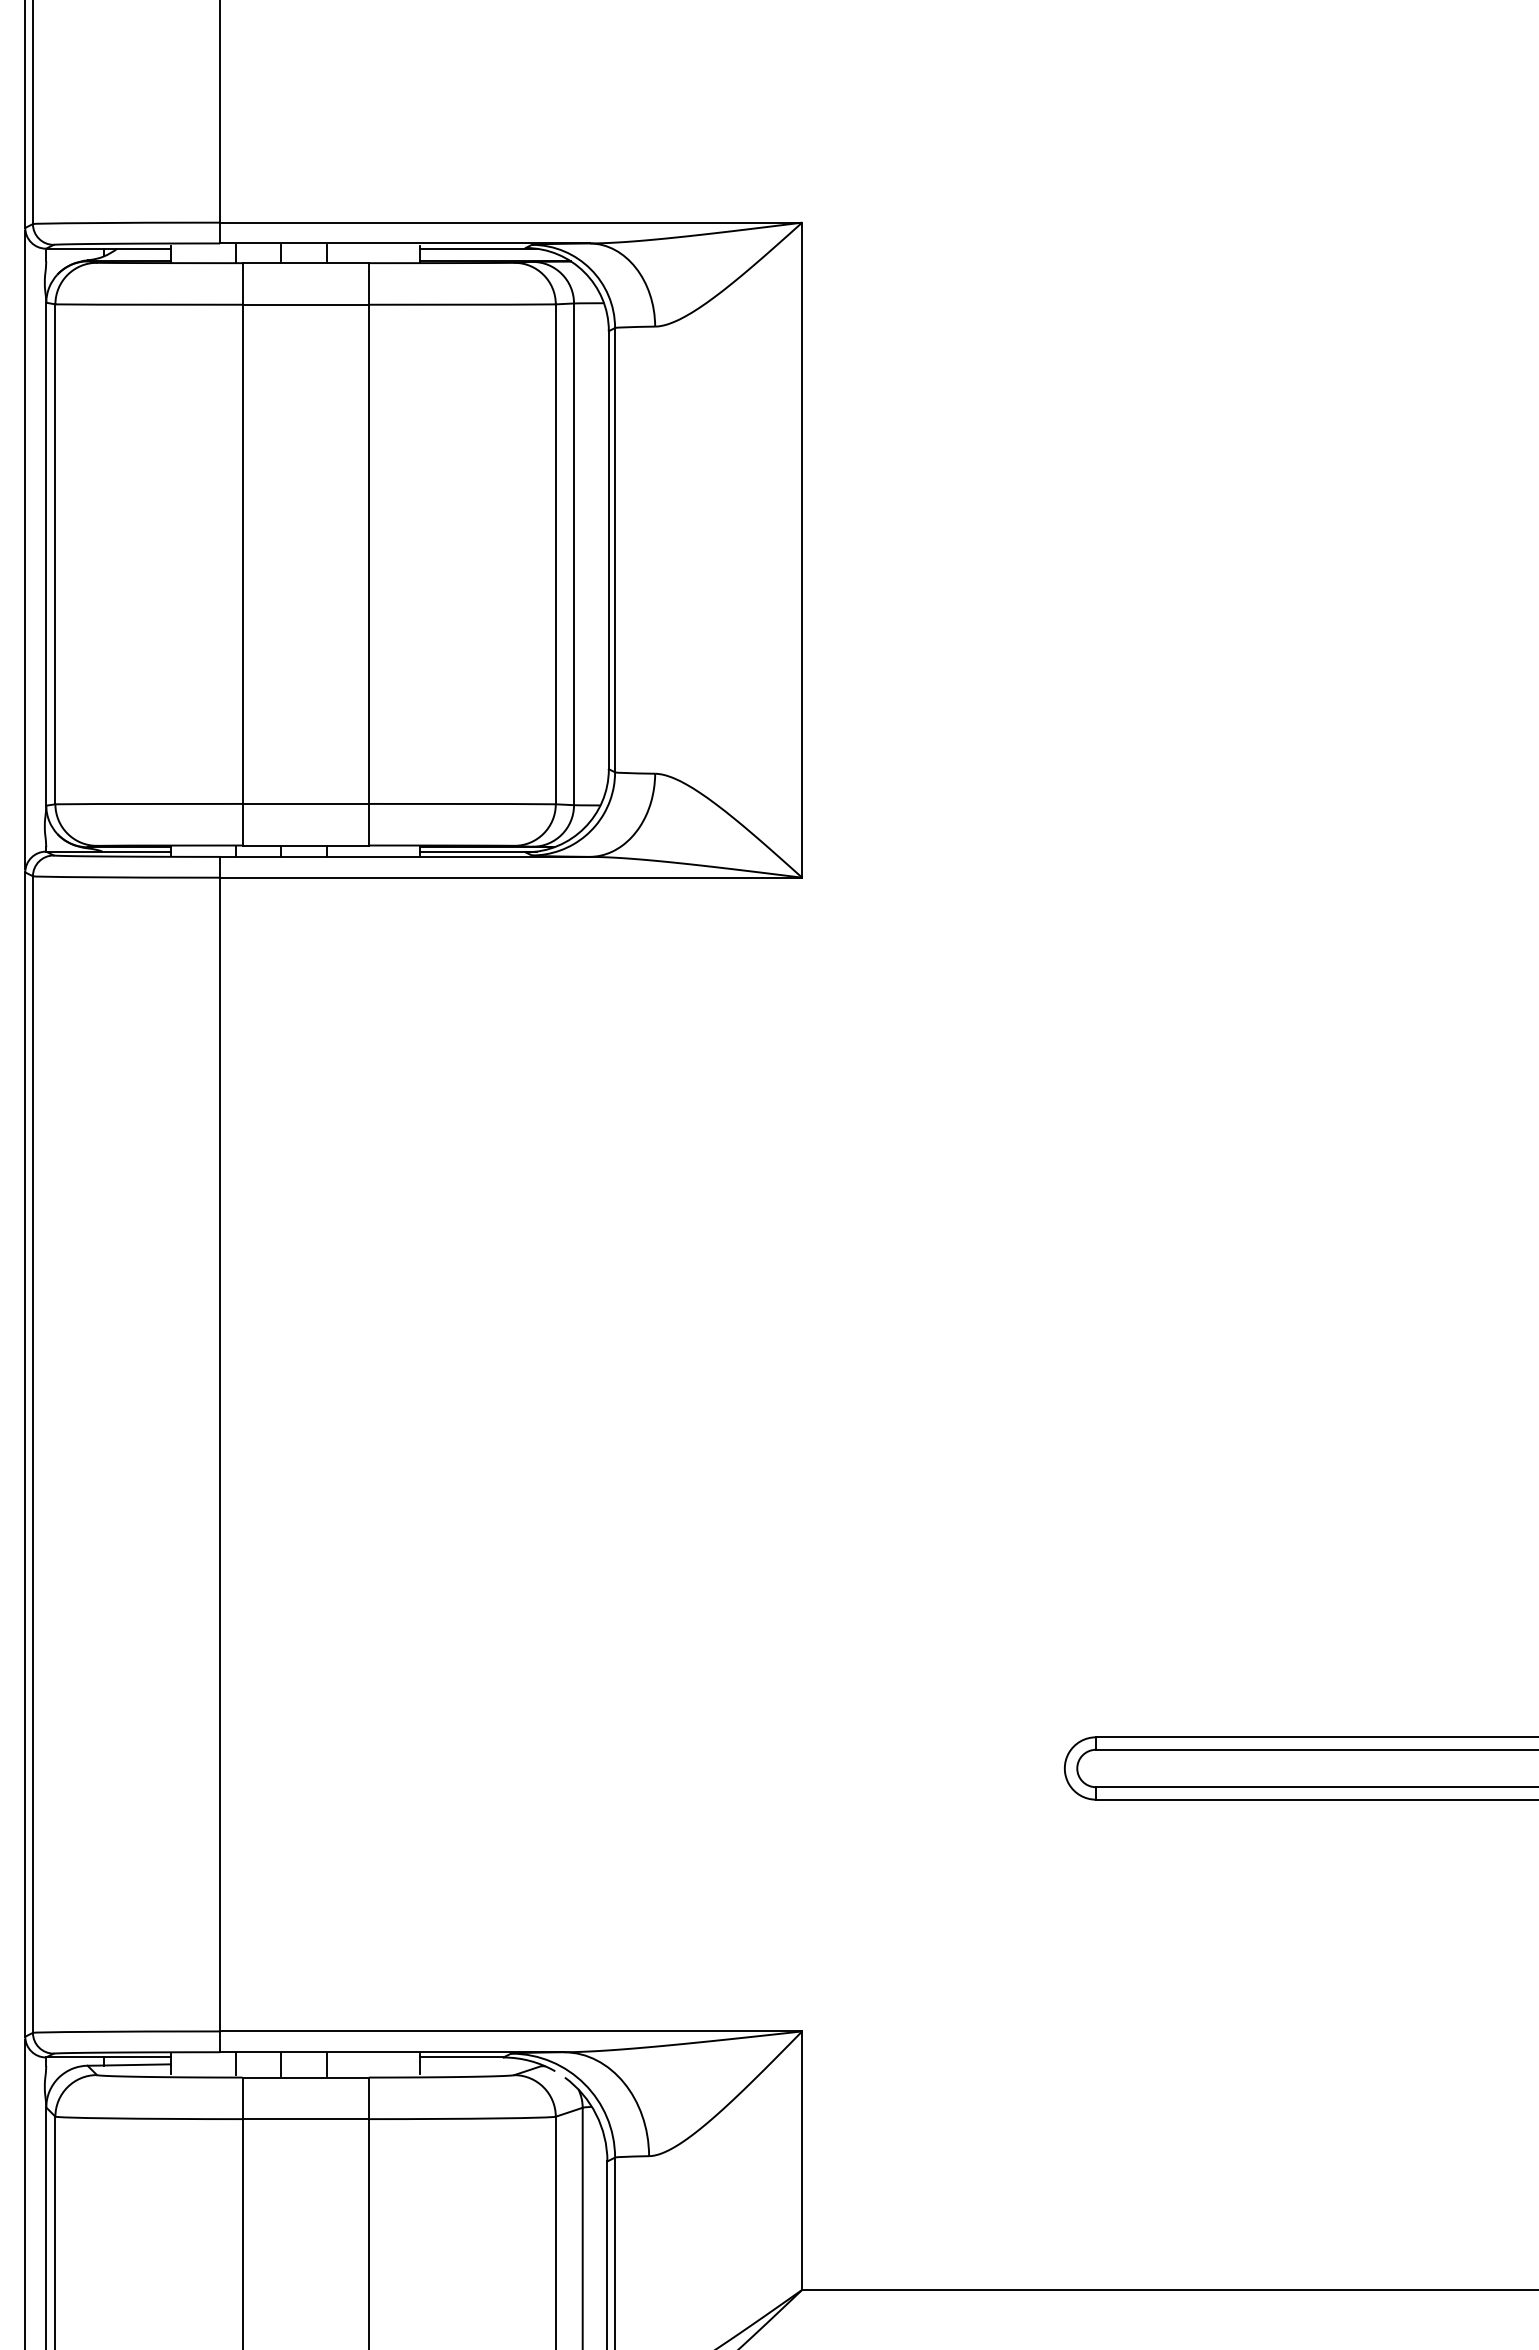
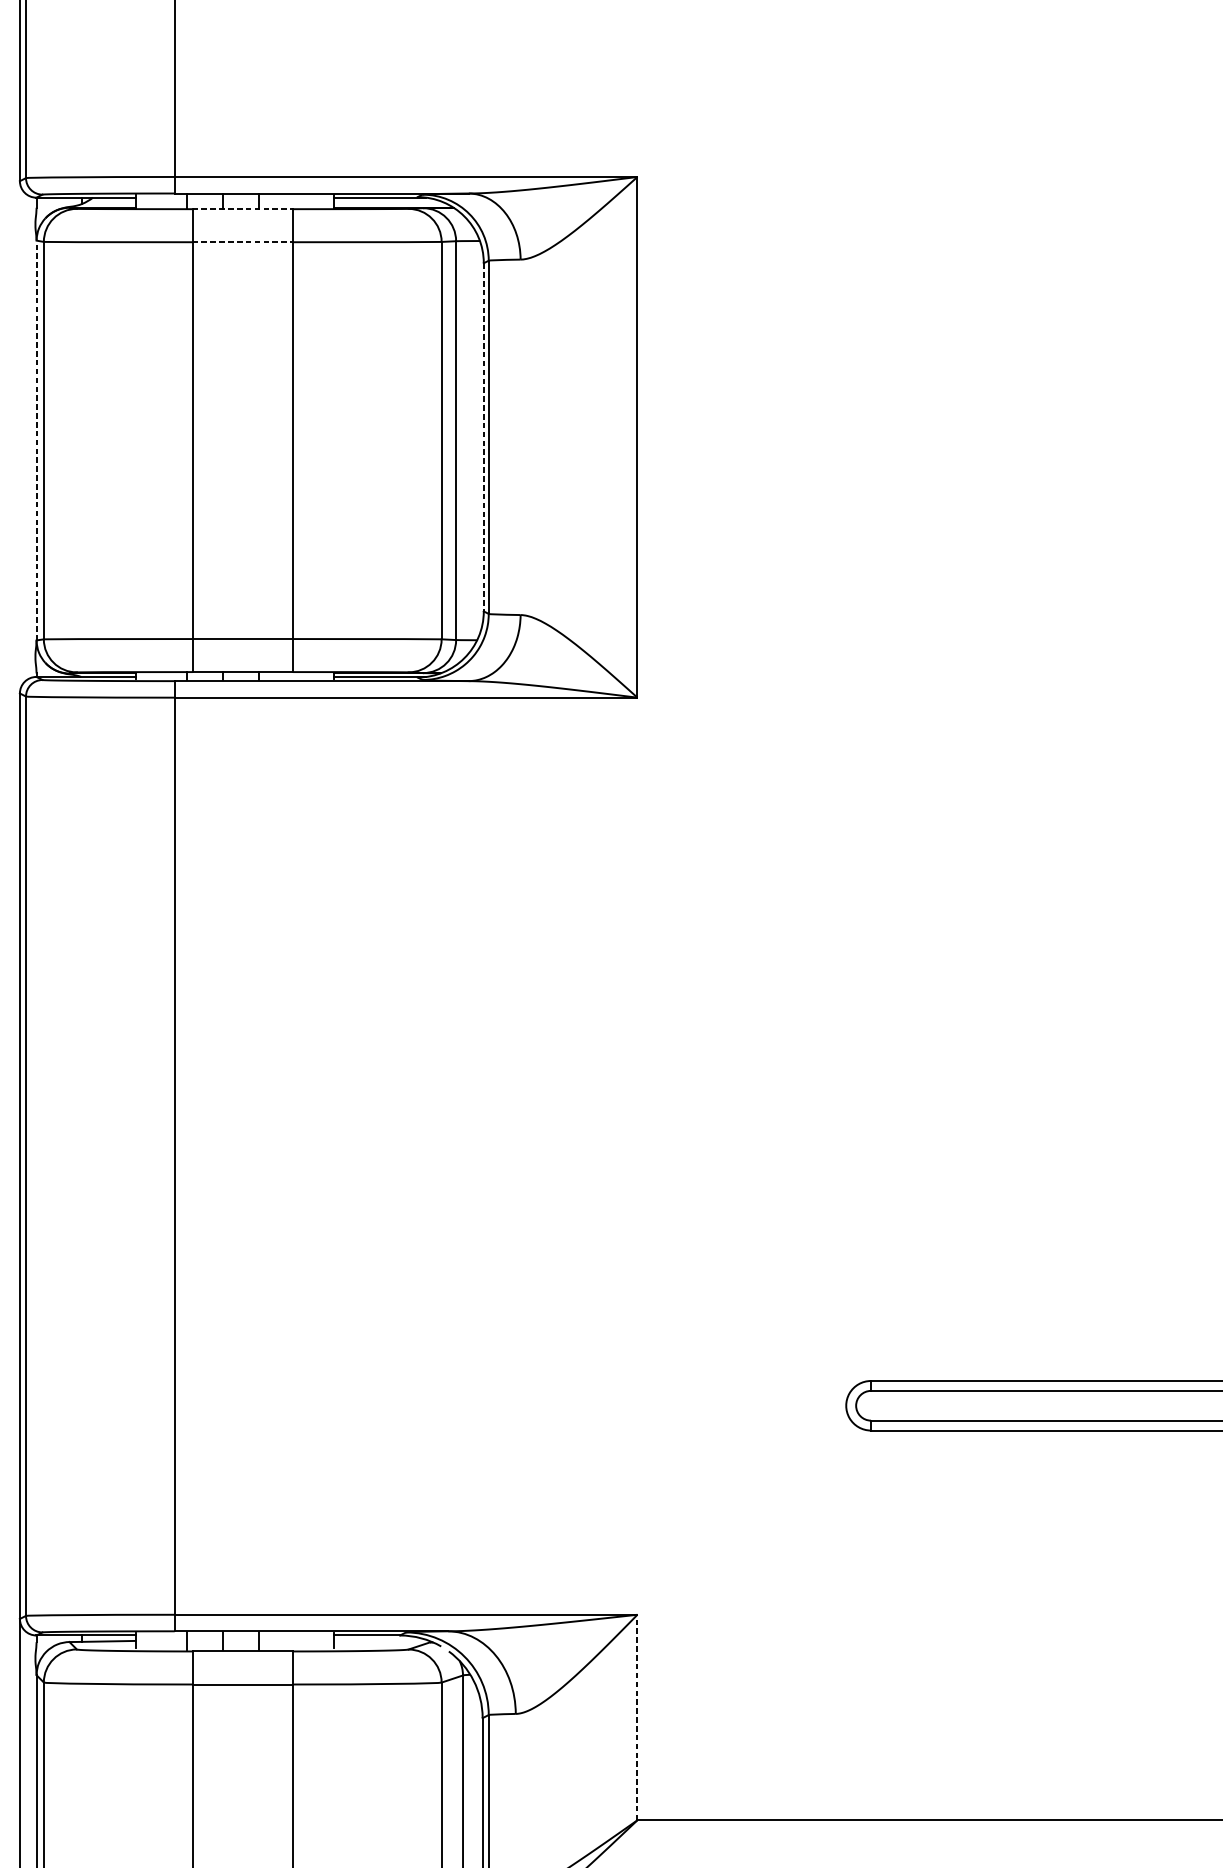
line: (306, 263) -> (243, 209), solid -> dashed
line: (306, 304) -> (243, 242), solid -> dashed
line: (25, 549) -> (20, 436), removed
line: (608, 550) -> (483, 437), solid -> dashed
line: (46, 553) -> (36, 439), solid -> dashed
line: (802, 2160) -> (637, 1717), solid -> dashed

